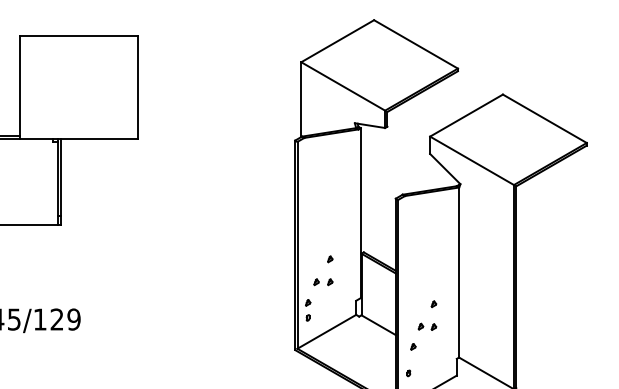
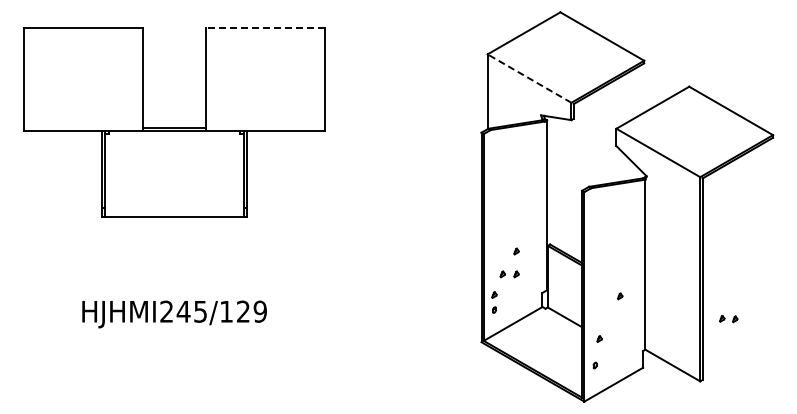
line: (78, 36) -> (264, 28), solid -> dashed
line: (343, 86) -> (529, 78), solid -> dashed
part: (427, 327) -> (728, 319), moved

